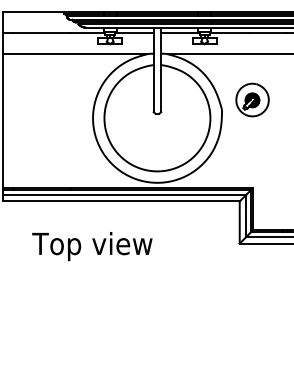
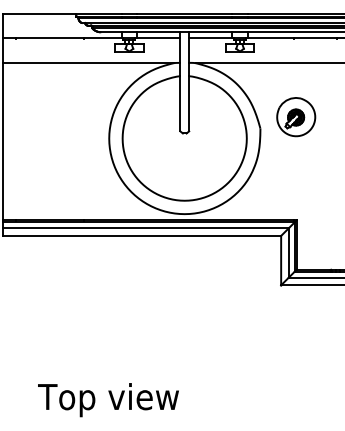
text: (92, 246) -> (108, 400), moved

